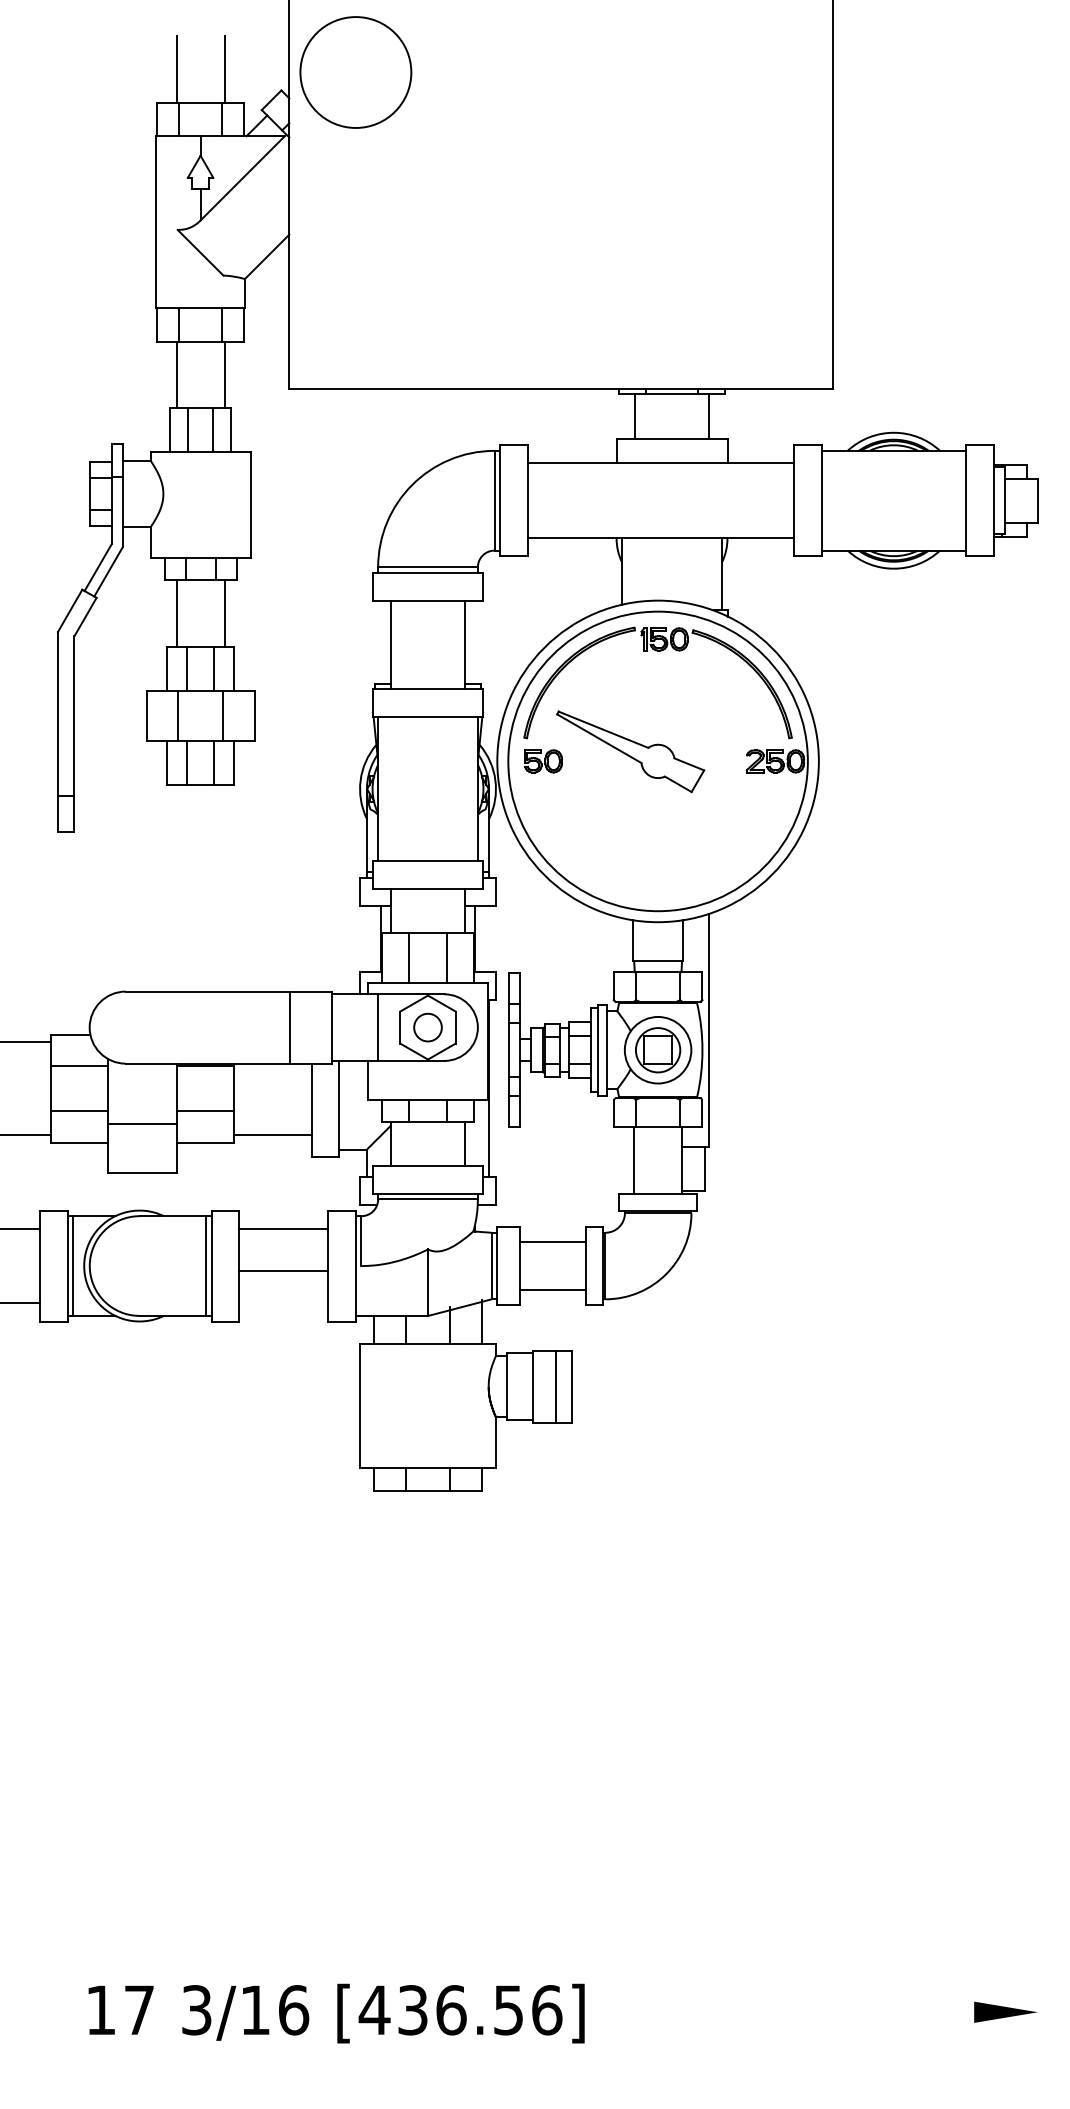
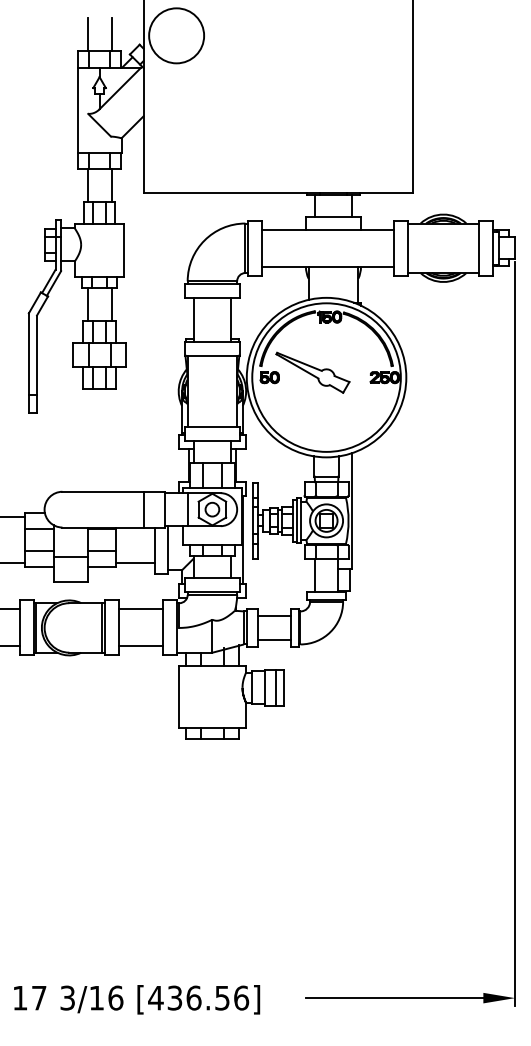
line: (283, 1271) -> (140, 646), moved
line: (1038, 1279) -> (515, 634), added
text: (337, 2013) -> (137, 999), moved
line: (819, 2013) -> (406, 998), added

